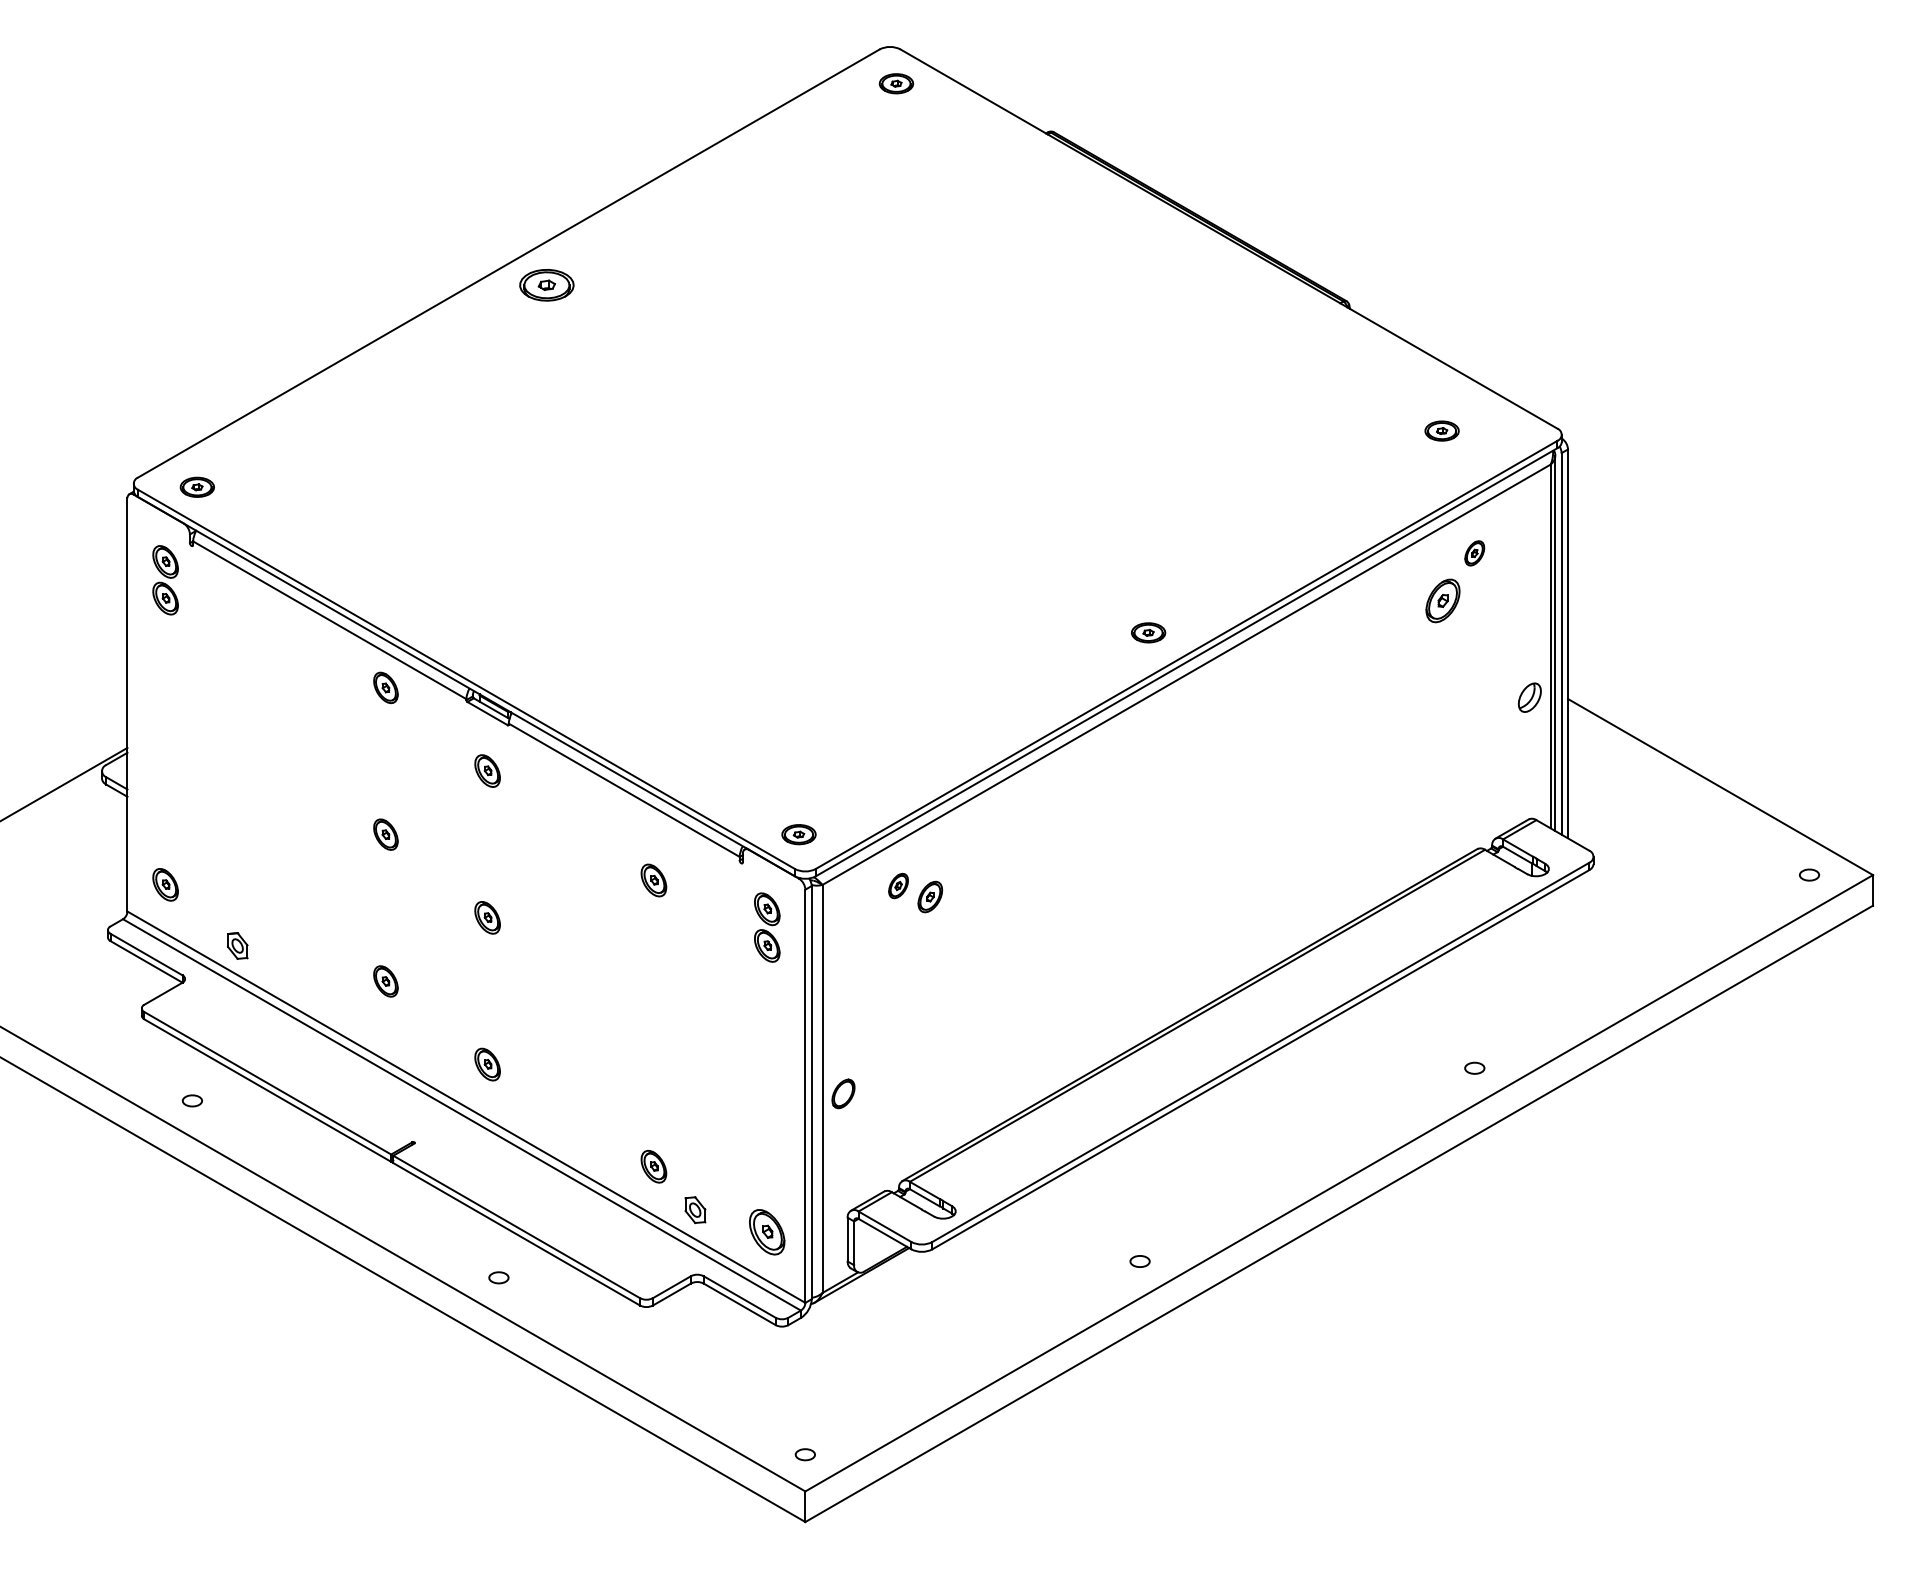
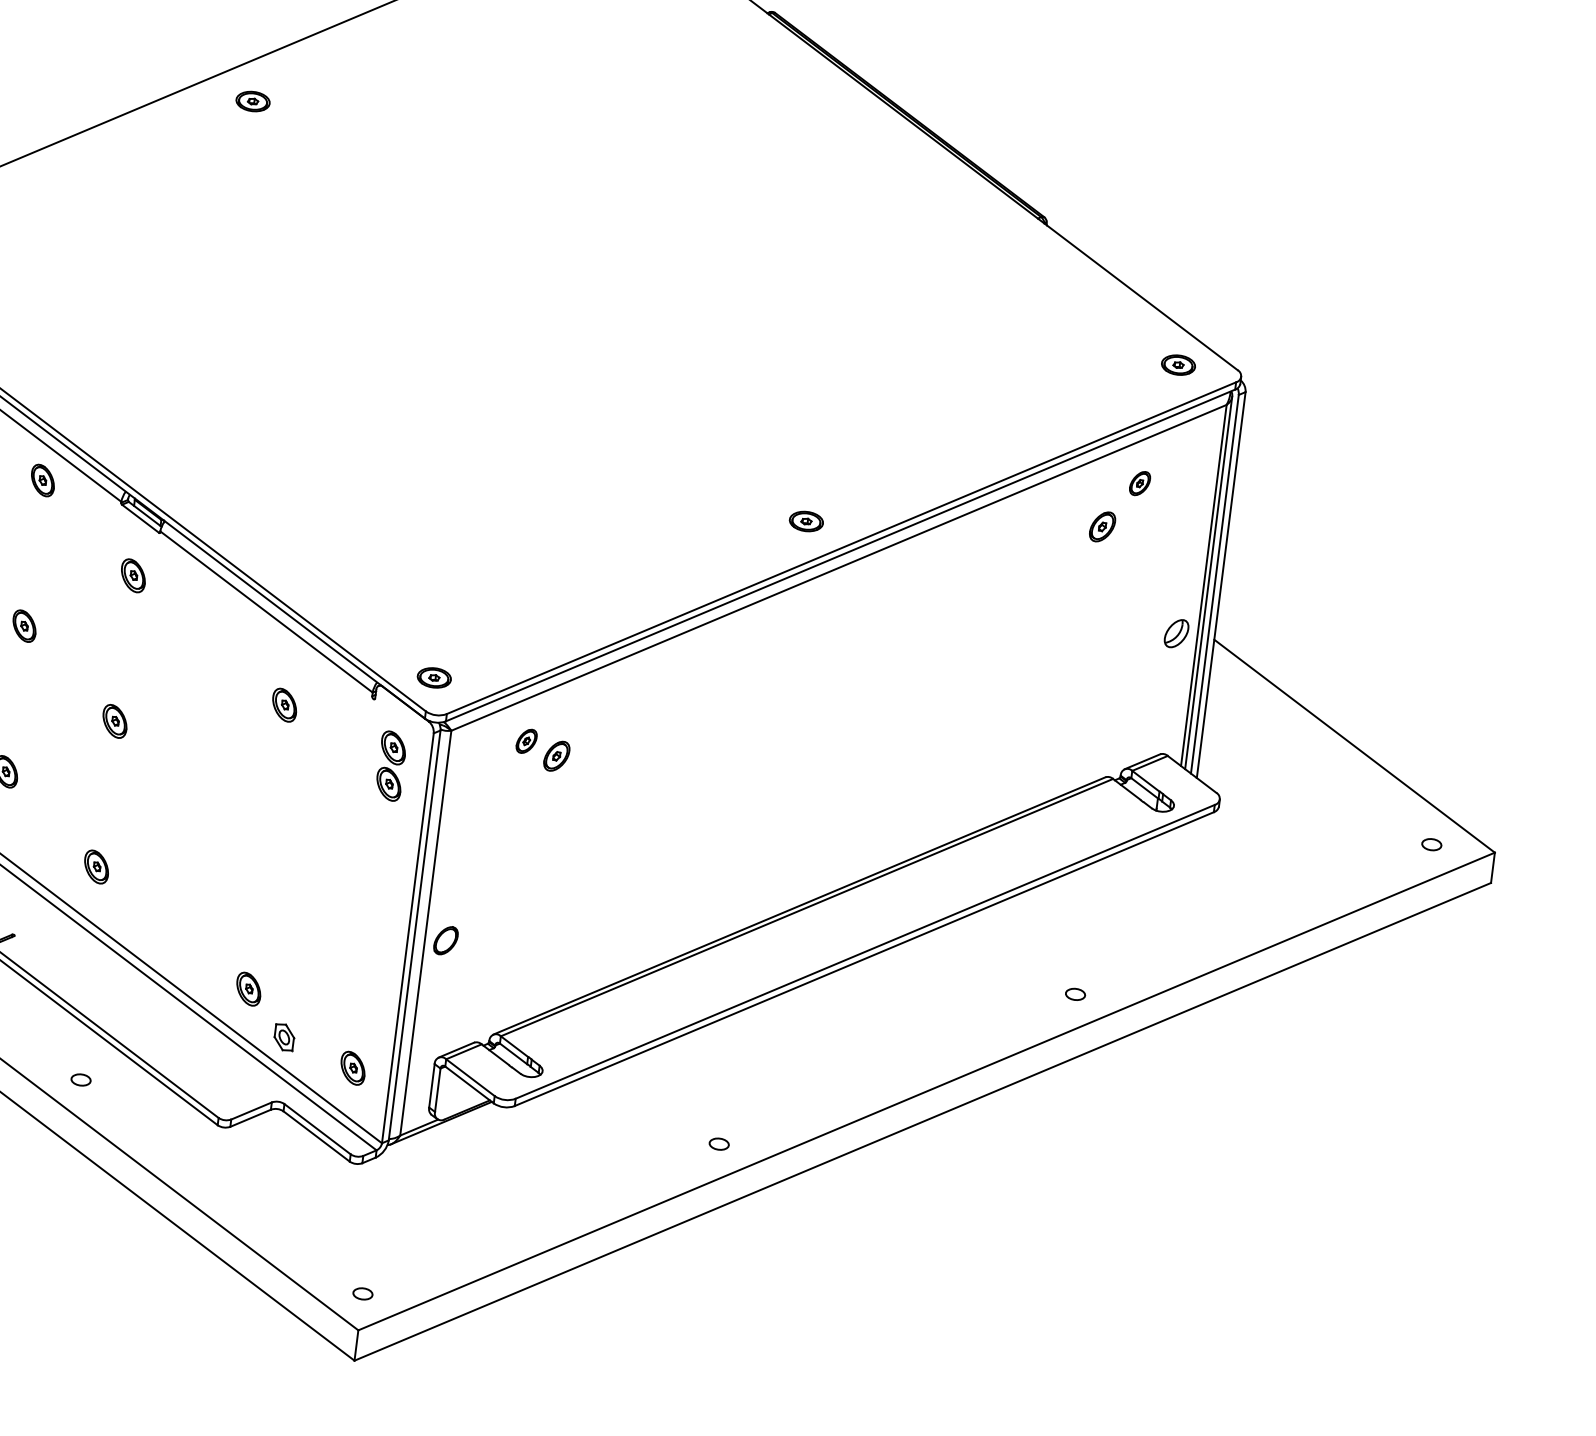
part: (546, 285) -> (252, 101), size x0.62
part: (1441, 430) -> (1177, 364), moved
part: (1442, 601) -> (1101, 527), size x0.71
part: (767, 1231) -> (353, 1067), size x0.71

